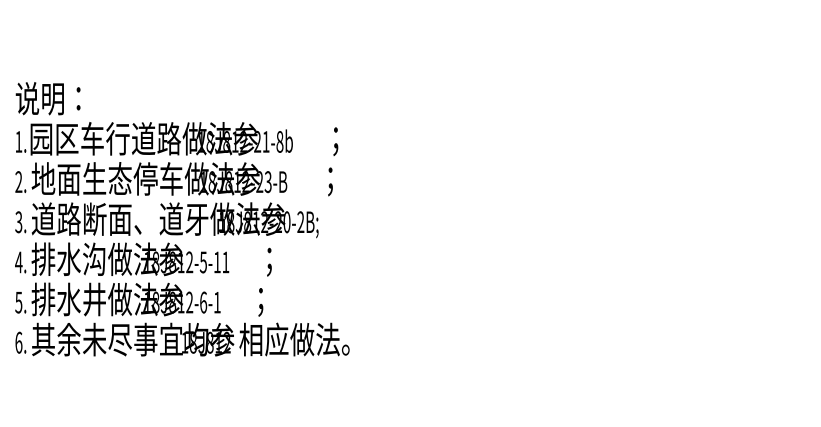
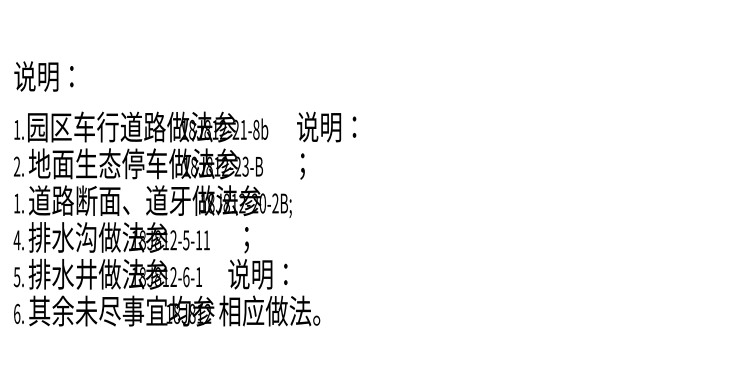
text: (47, 98) -> (43, 76), moved
text: (356, 138) -> (326, 126), ； -> 说明：
text: (18, 222) -> (16, 203), 3. -> 1.
text: (281, 299) -> (257, 274), ； -> 说明：

